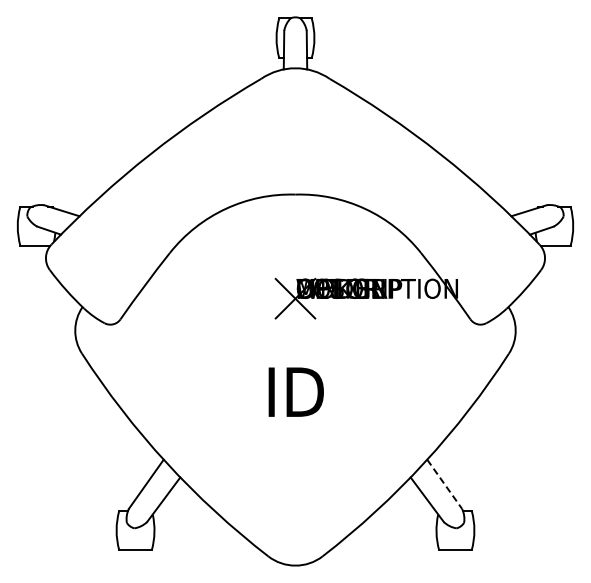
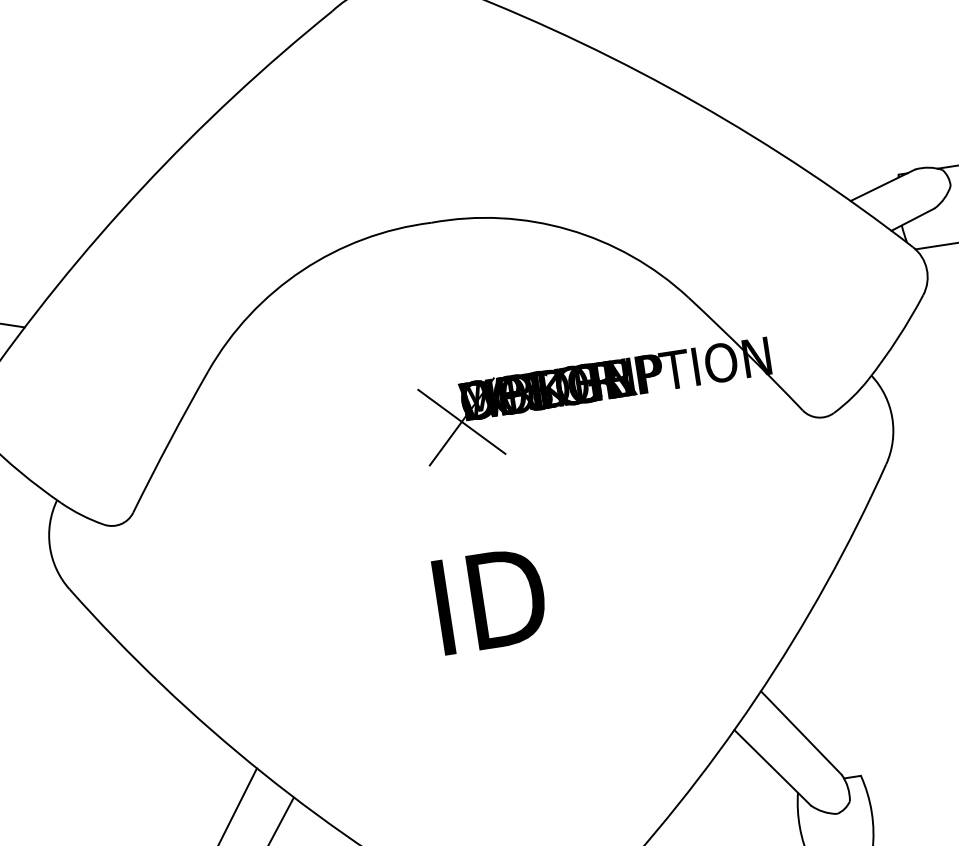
line: (444, 484) -> (801, 733), dashed -> solid

